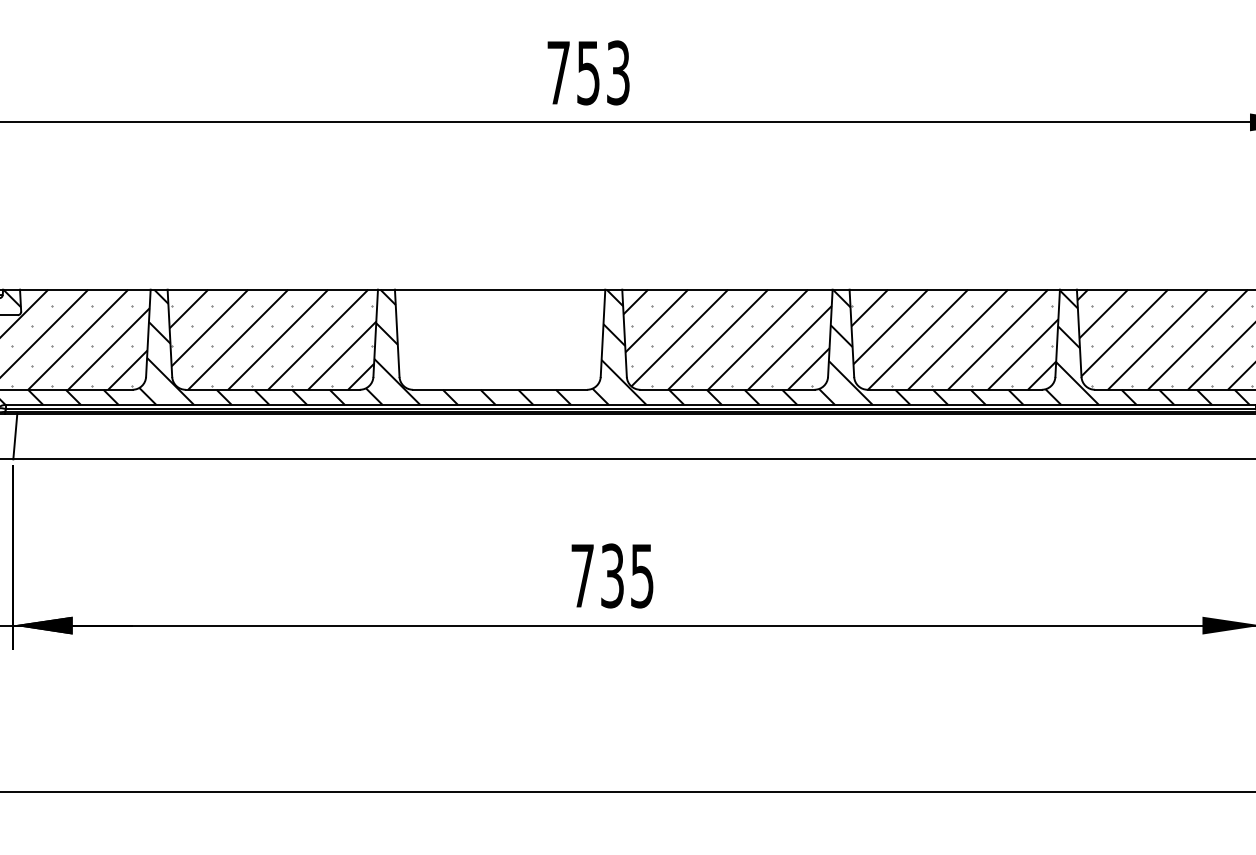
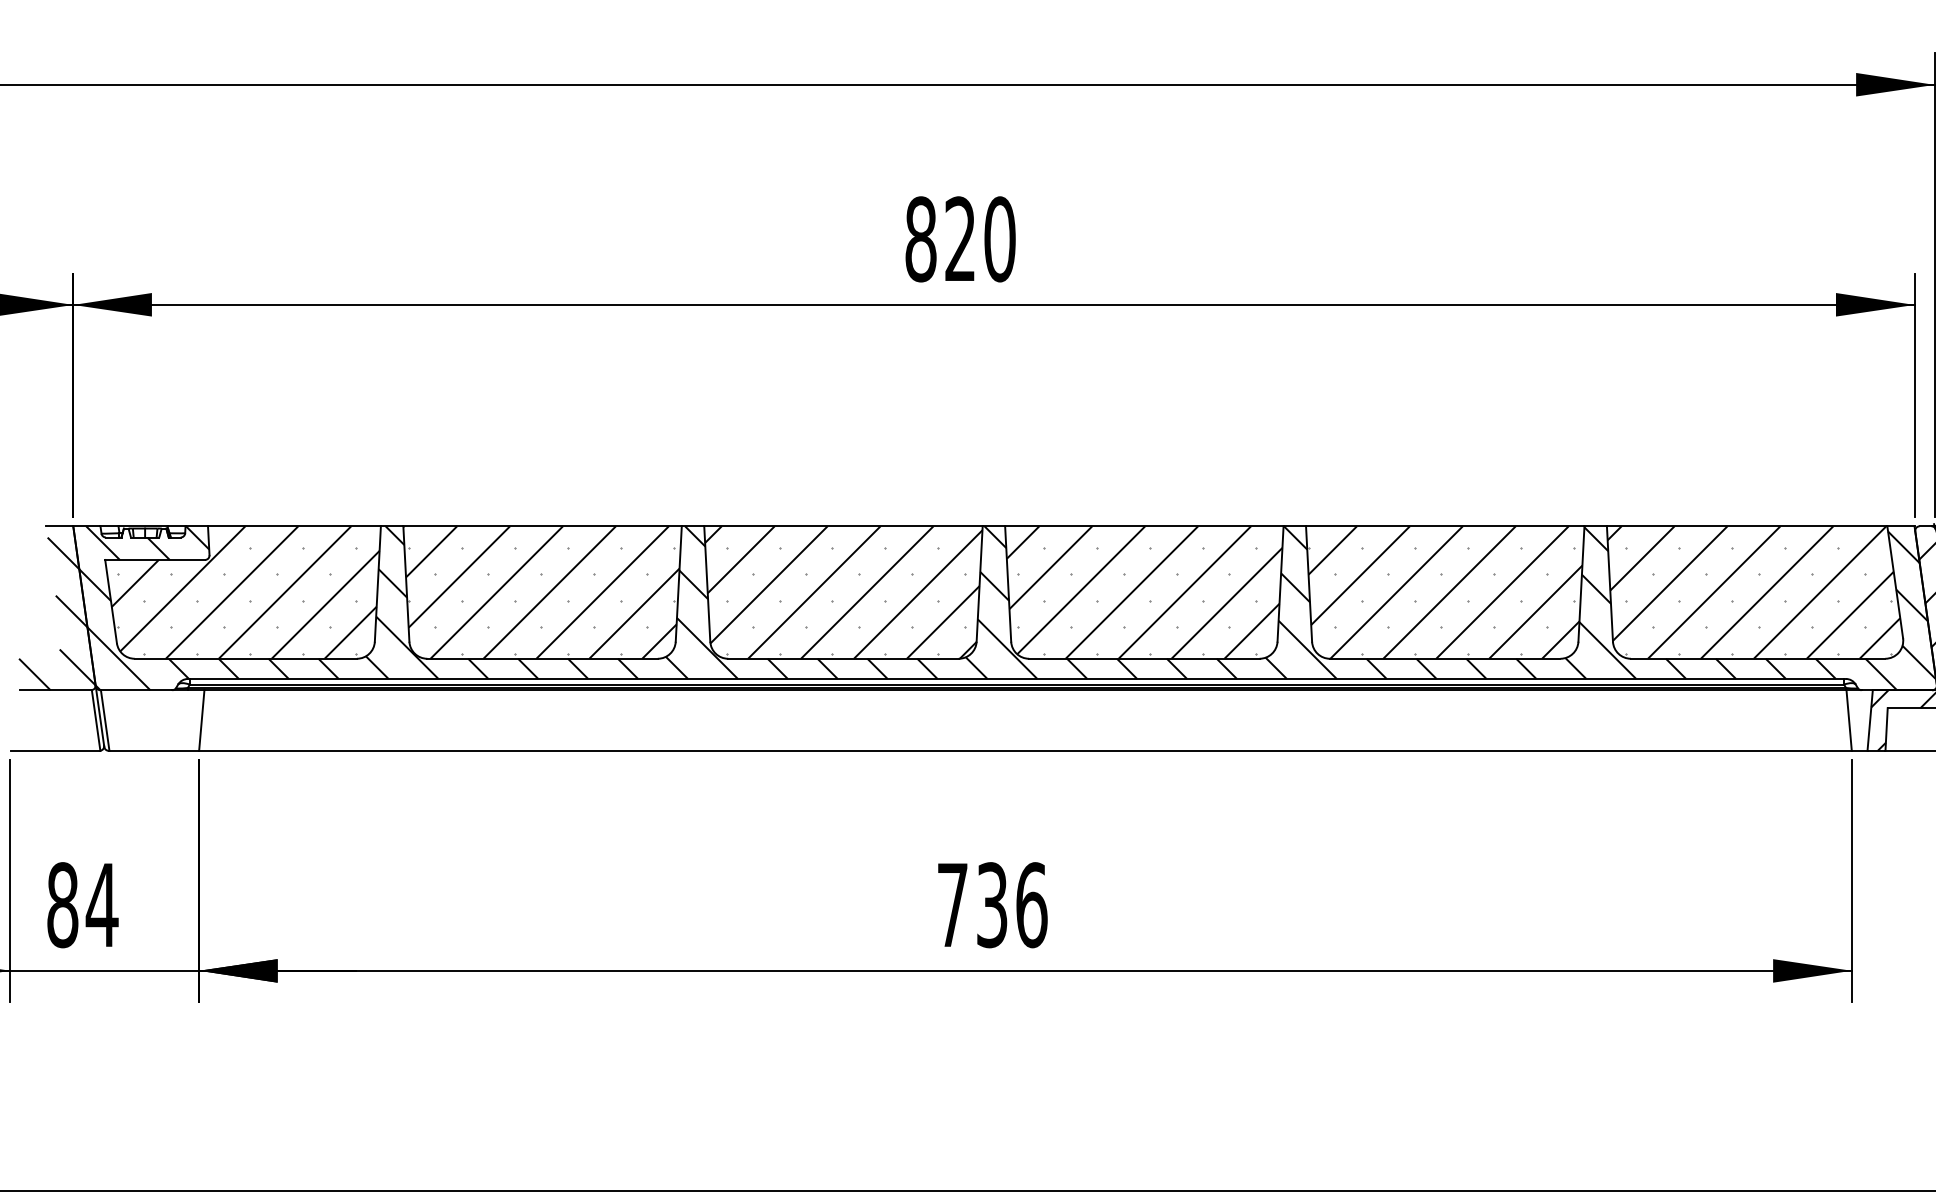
text: (588, 73) -> (960, 239), 753 -> 820
hatch: (500, 339) -> (843, 592), added
text: (642, 576) -> (1031, 905), 735 -> 736

